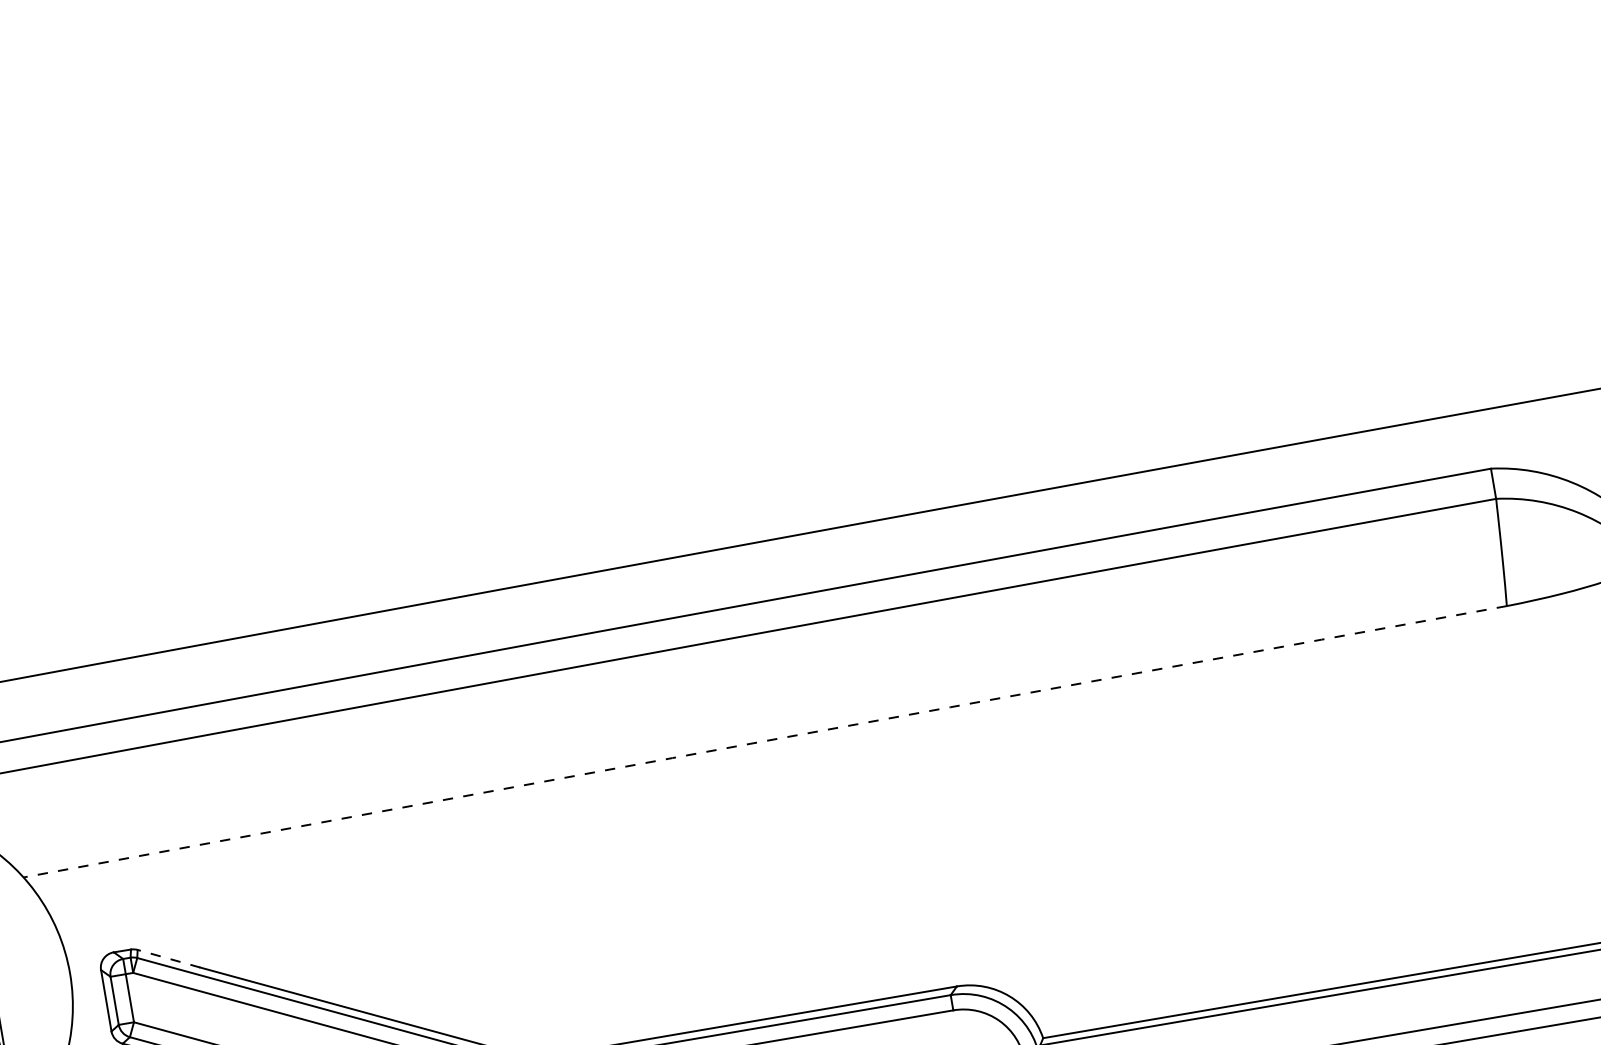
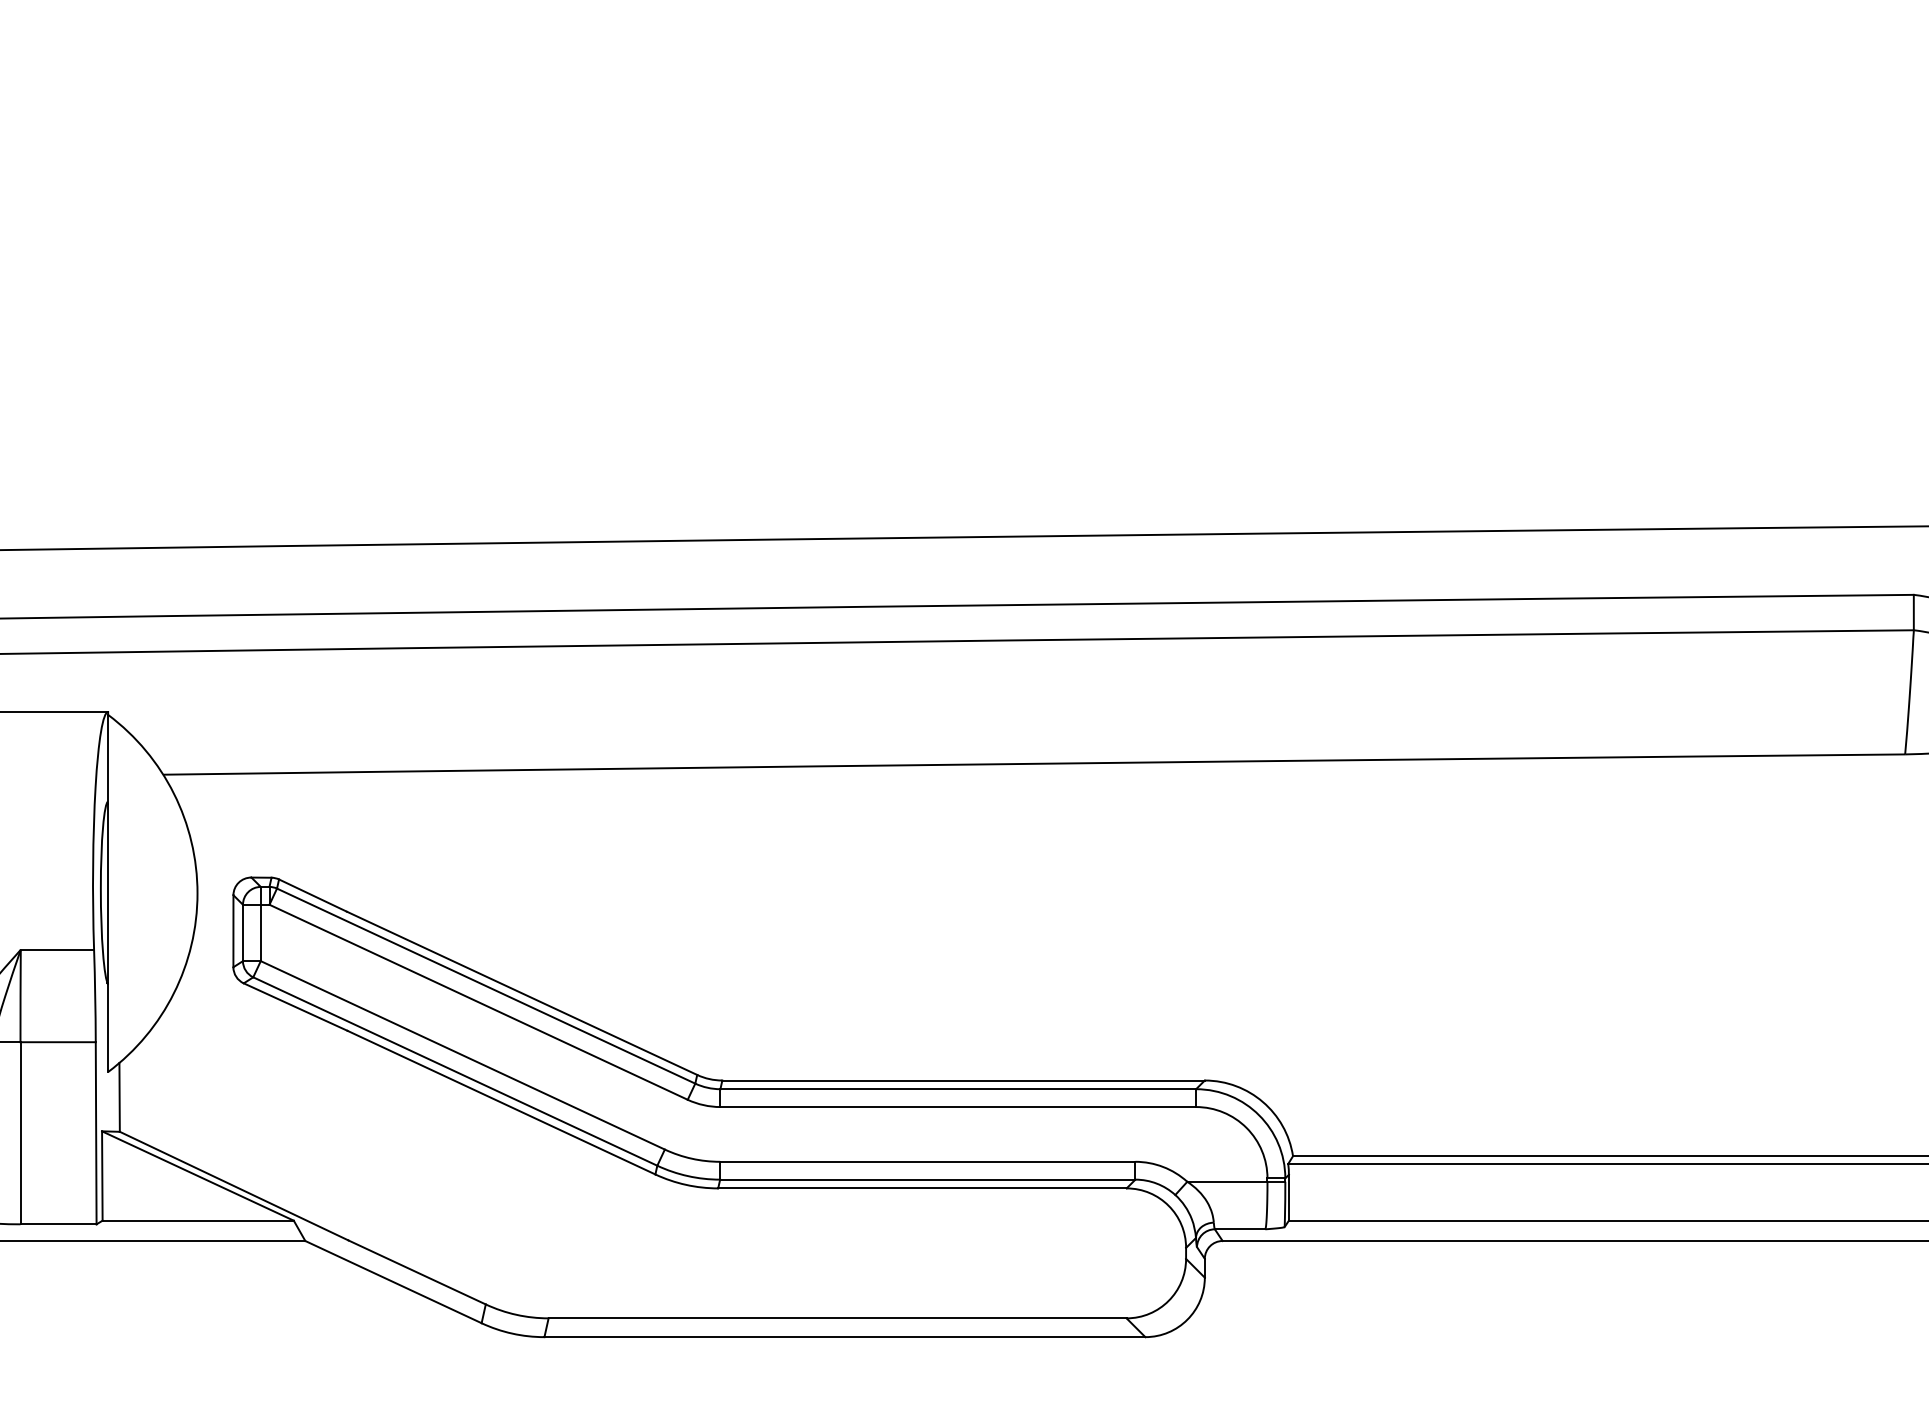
arc: (765, 740) -> (1034, 763), dashed -> solid
line: (169, 958) -> (313, 895), dashed -> solid

